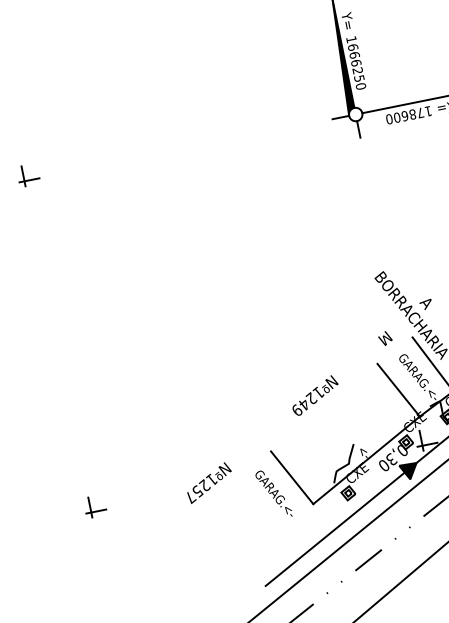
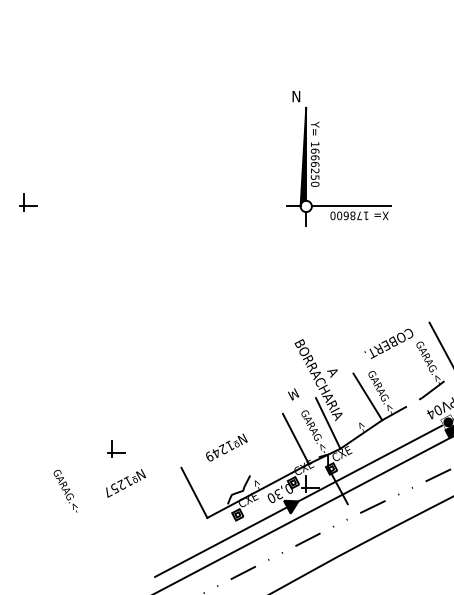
text: (314, 395) -> (226, 447), moved
text: (273, 493) -> (65, 490), moved
part: (94, 506) -> (116, 448), moved

